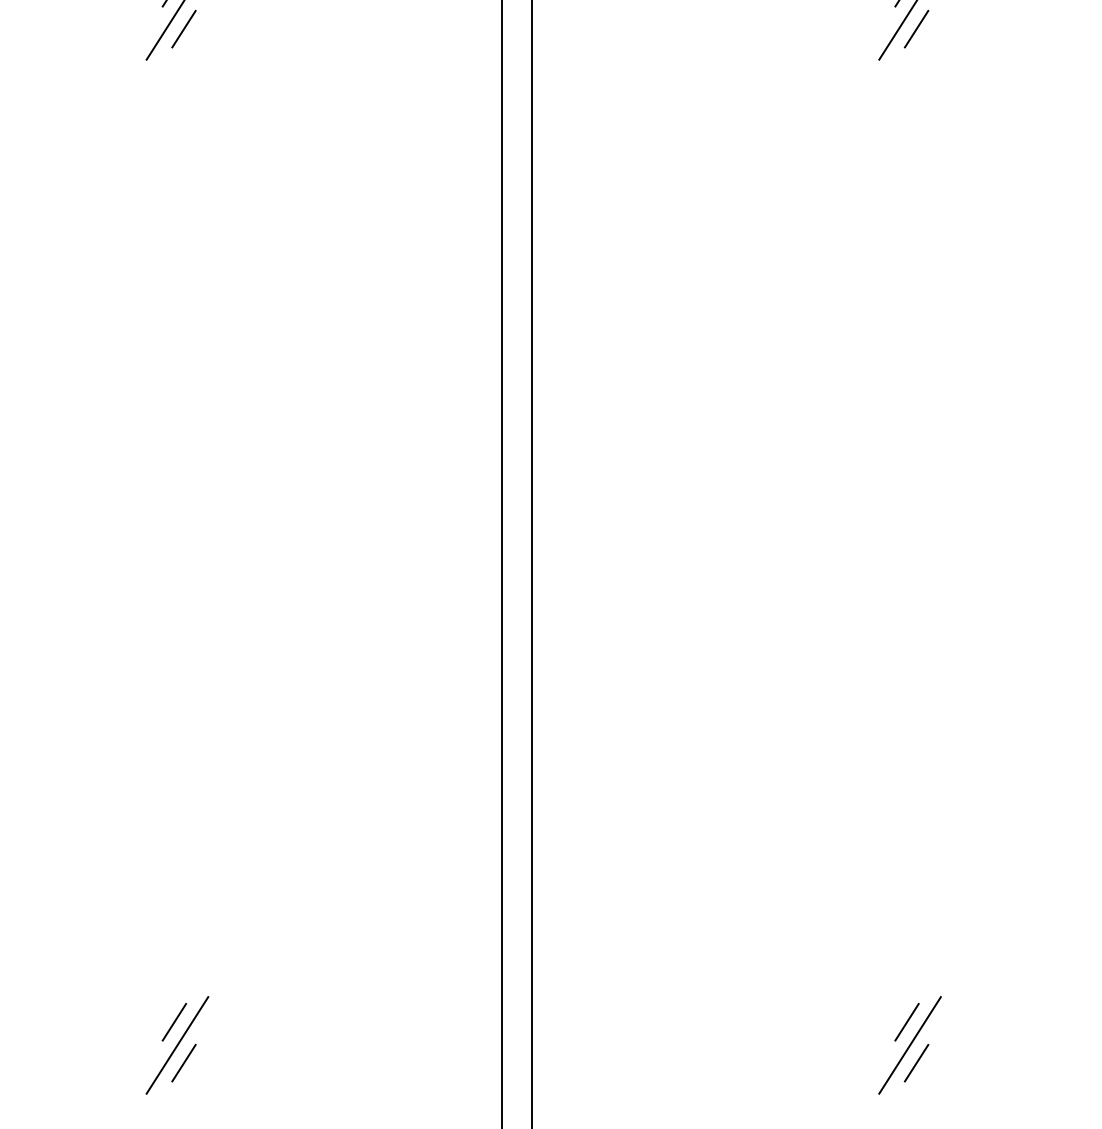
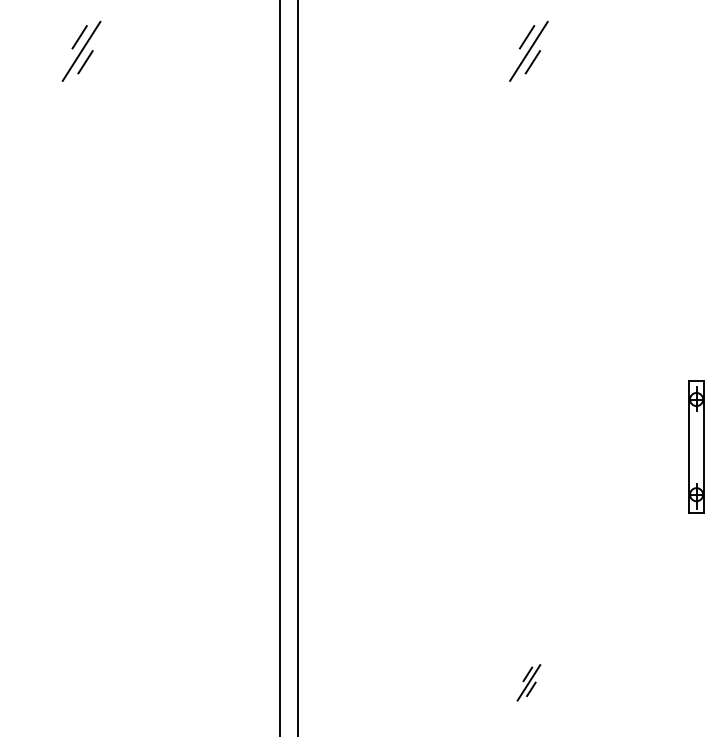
part: (177, 1044) -> (81, 682), removed
part: (909, 1044) -> (528, 682), size x0.6

